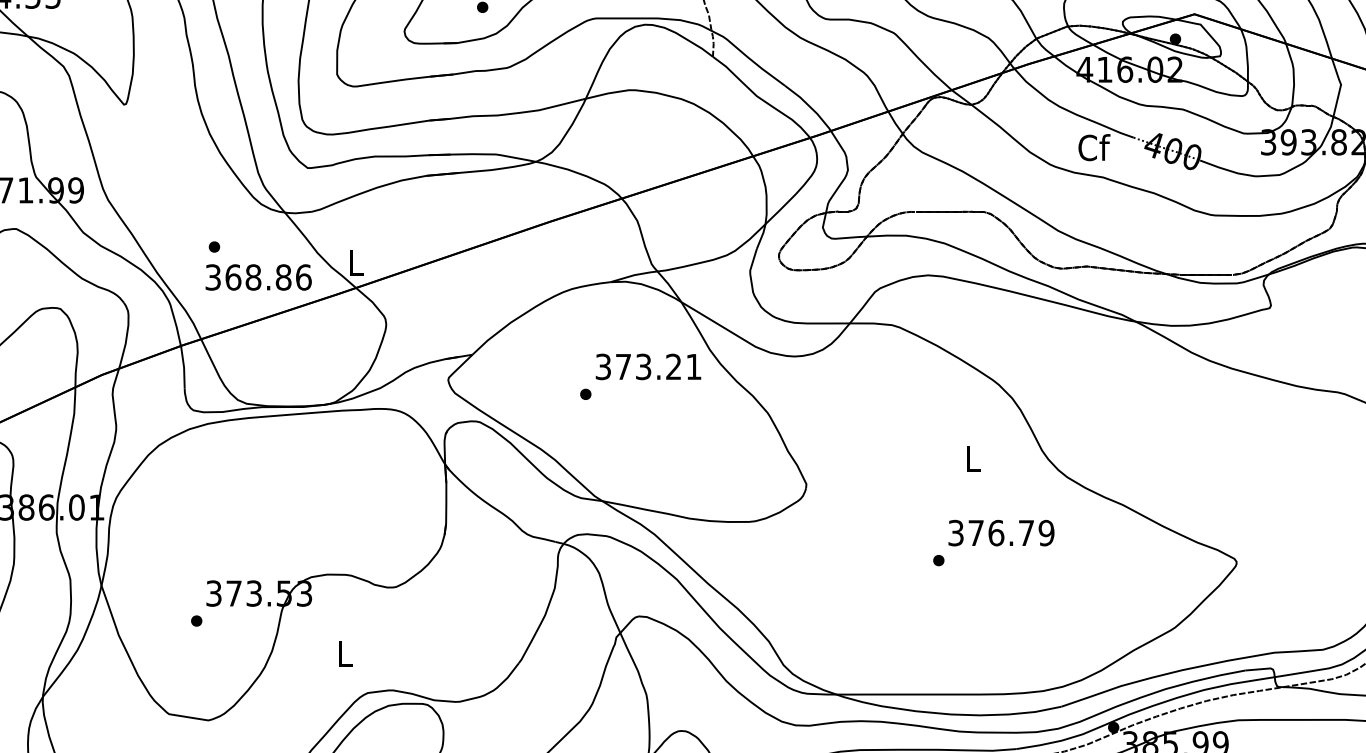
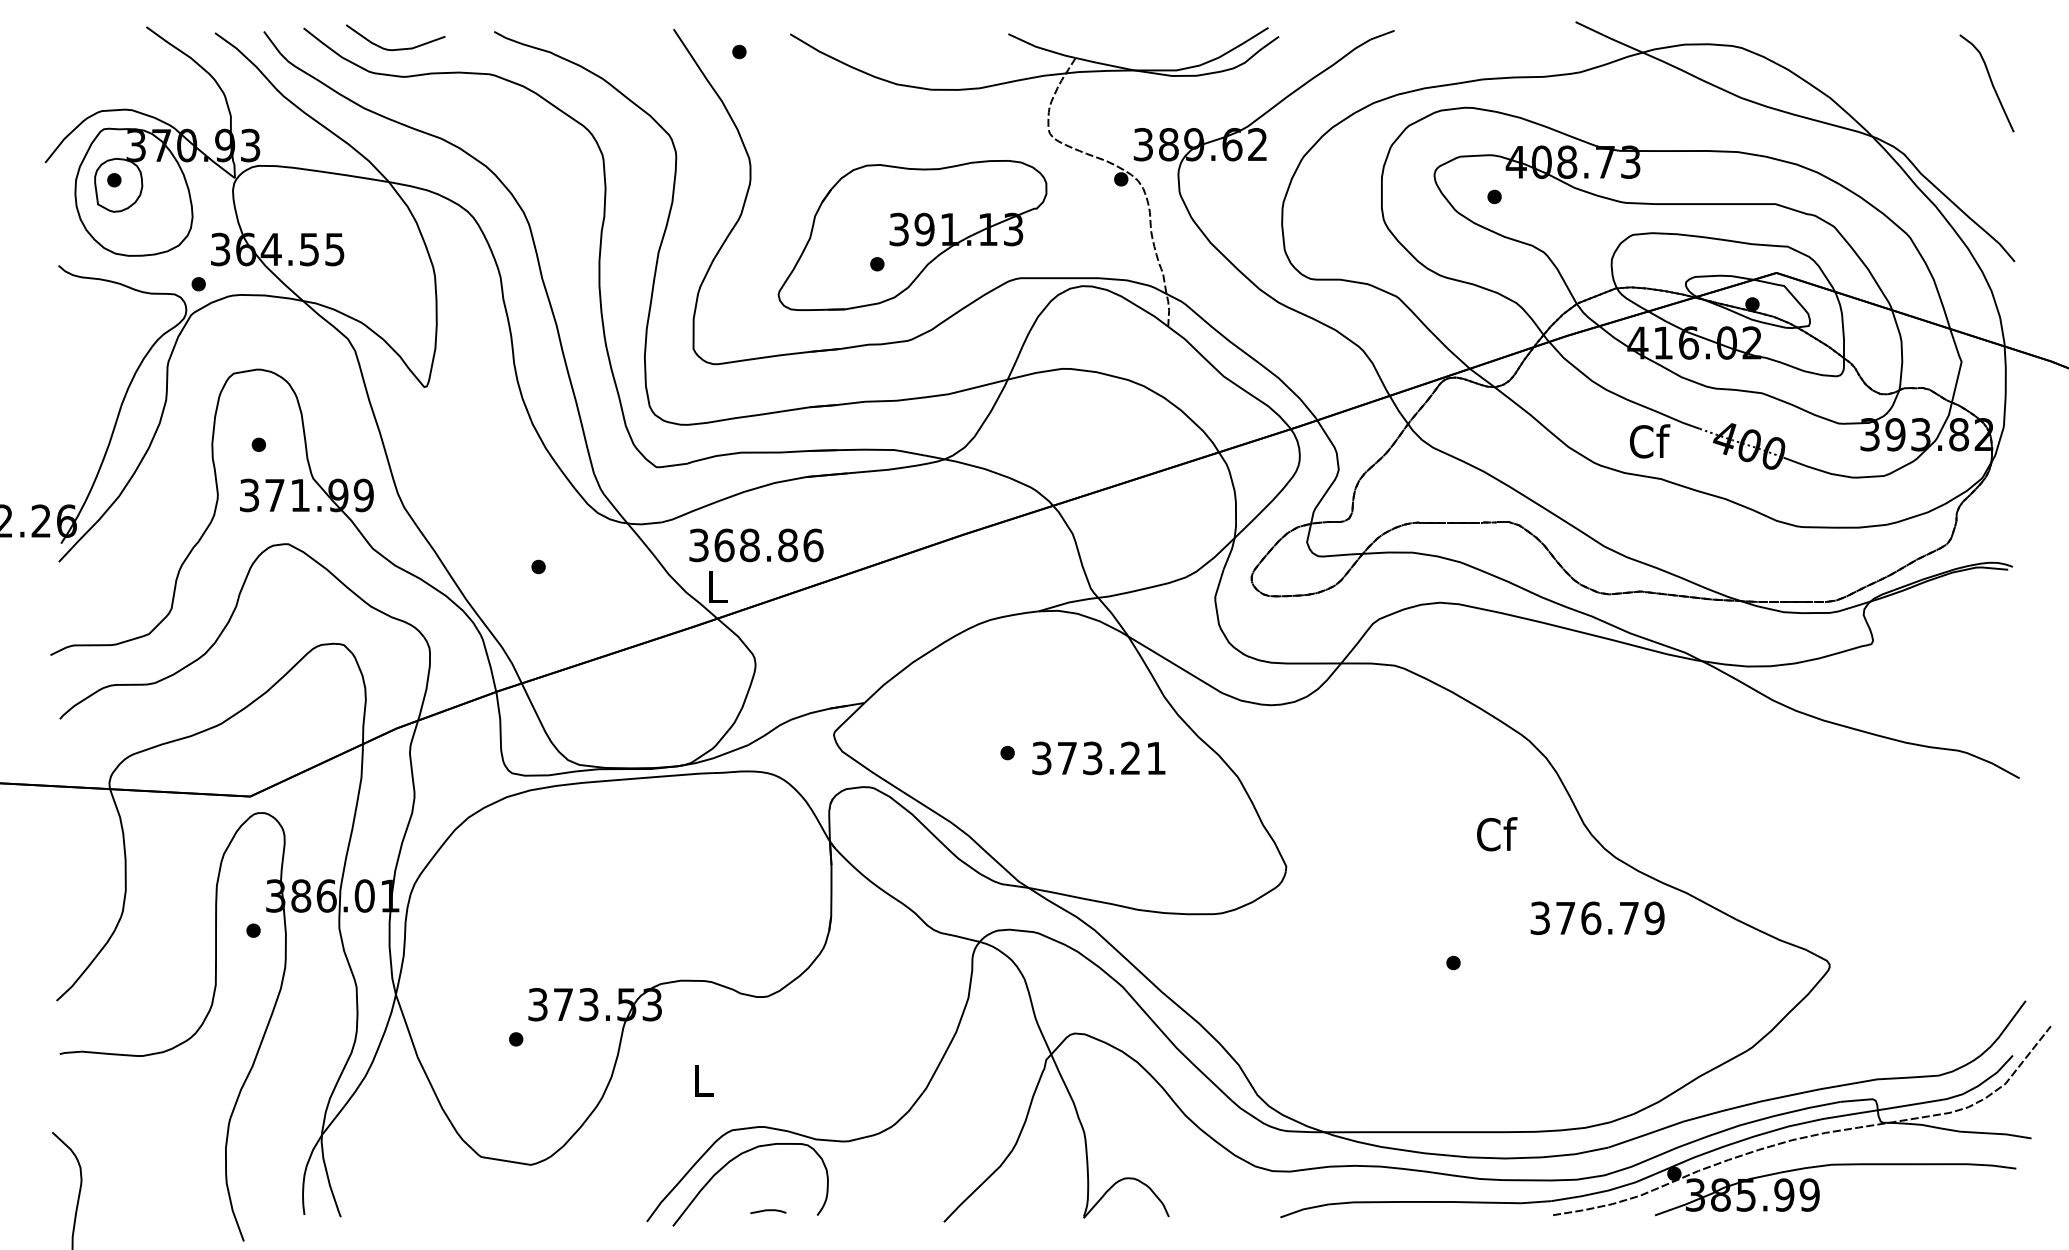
text: (258, 277) -> (756, 545), moved
text: (648, 367) -> (1098, 758), moved
text: (973, 458) -> (1497, 834), L -> Cf
text: (1001, 533) -> (1597, 918), moved

